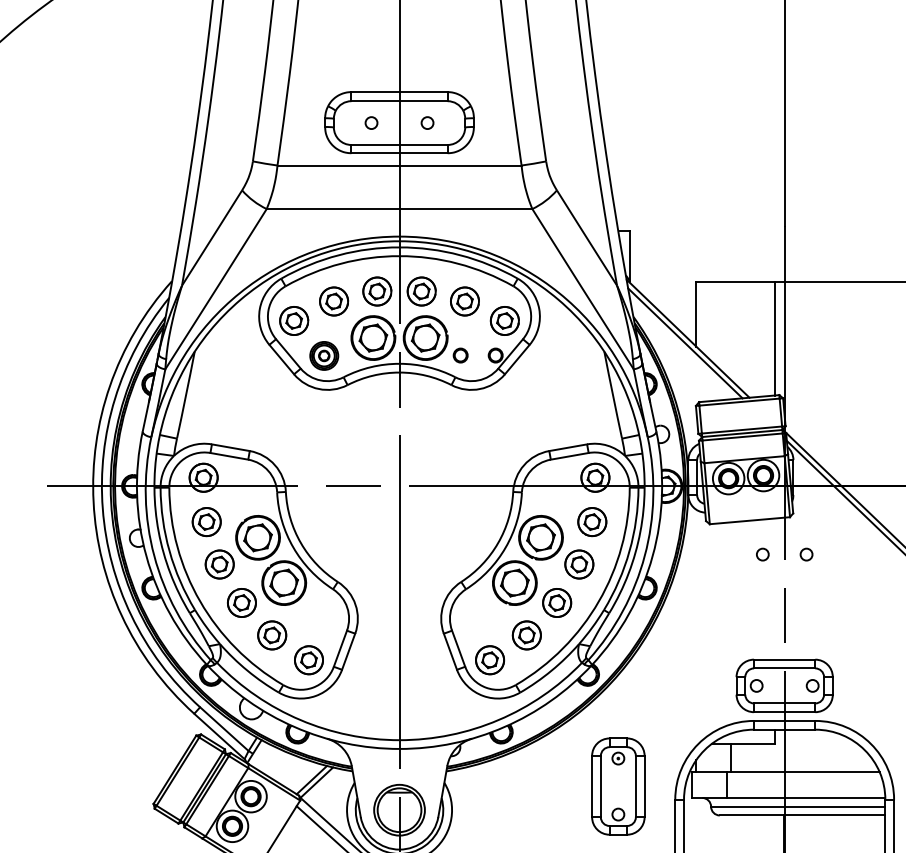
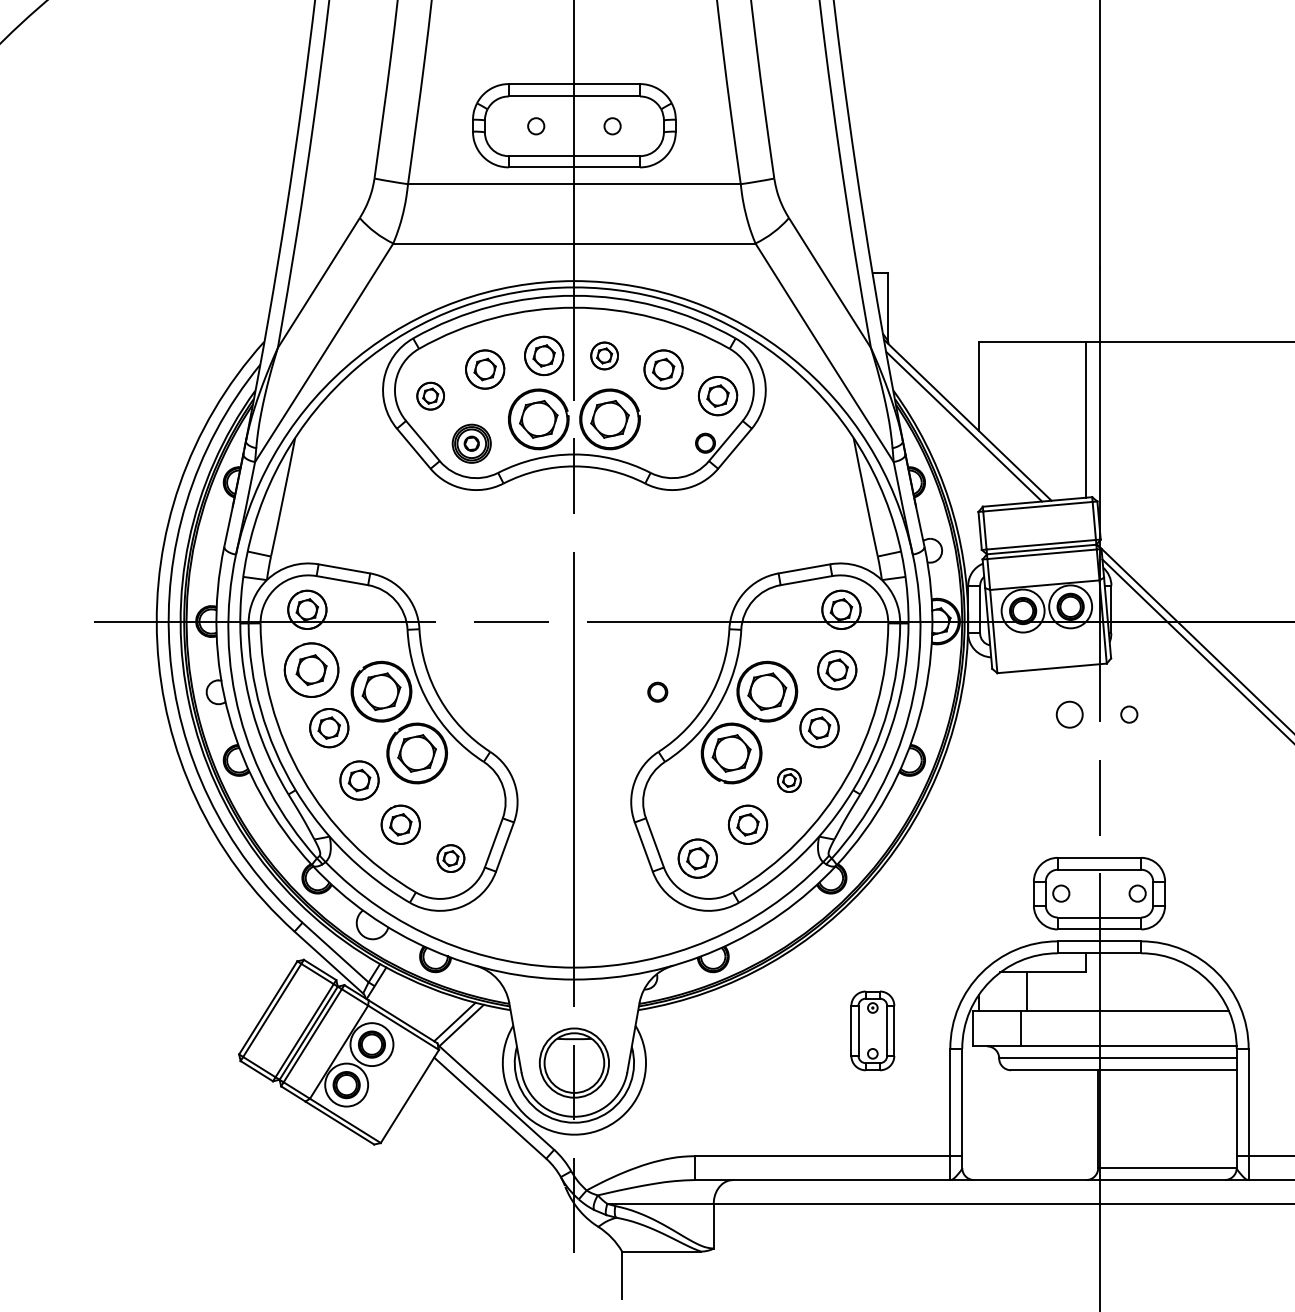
part: (421, 291) -> (604, 355), size x0.7
part: (293, 321) -> (430, 396), size x0.7
part: (460, 355) -> (657, 691), moved
part: (206, 522) -> (311, 670), size x1.4
circle: (762, 554) -> (1069, 714), size x1.6
part: (557, 602) -> (789, 780), size x0.6
part: (308, 660) -> (450, 858), size x0.7
part: (618, 786) -> (872, 1030), size x0.6

